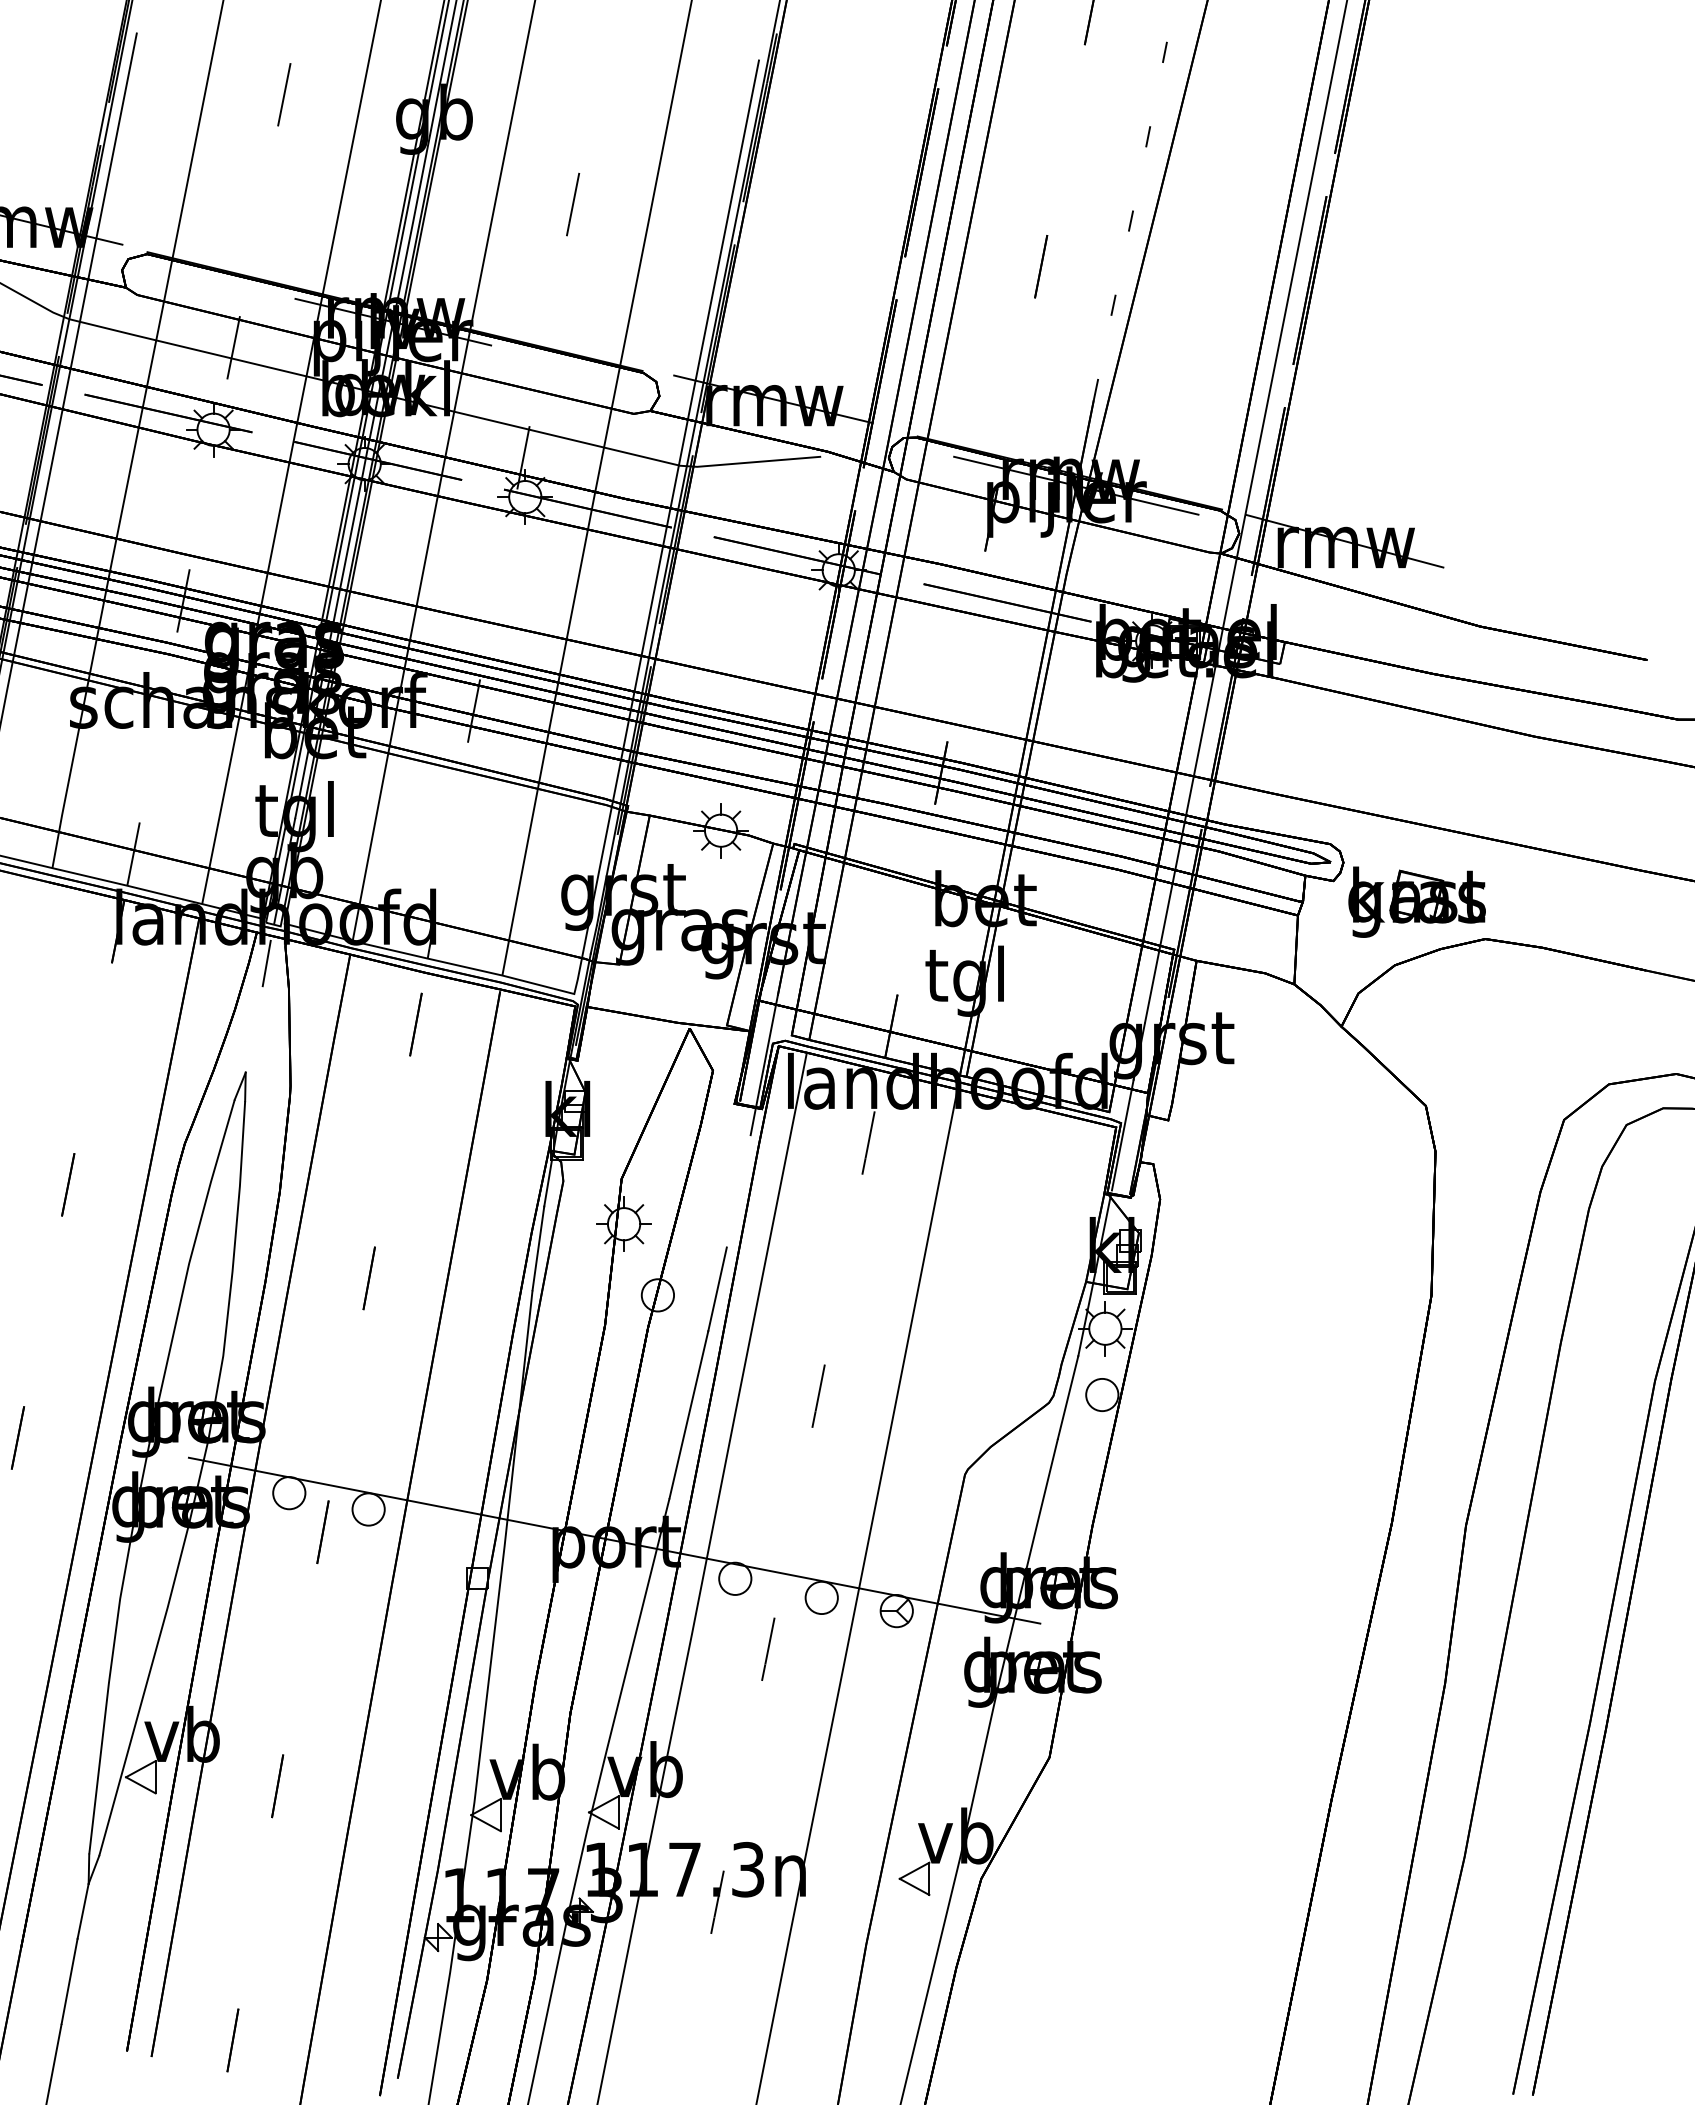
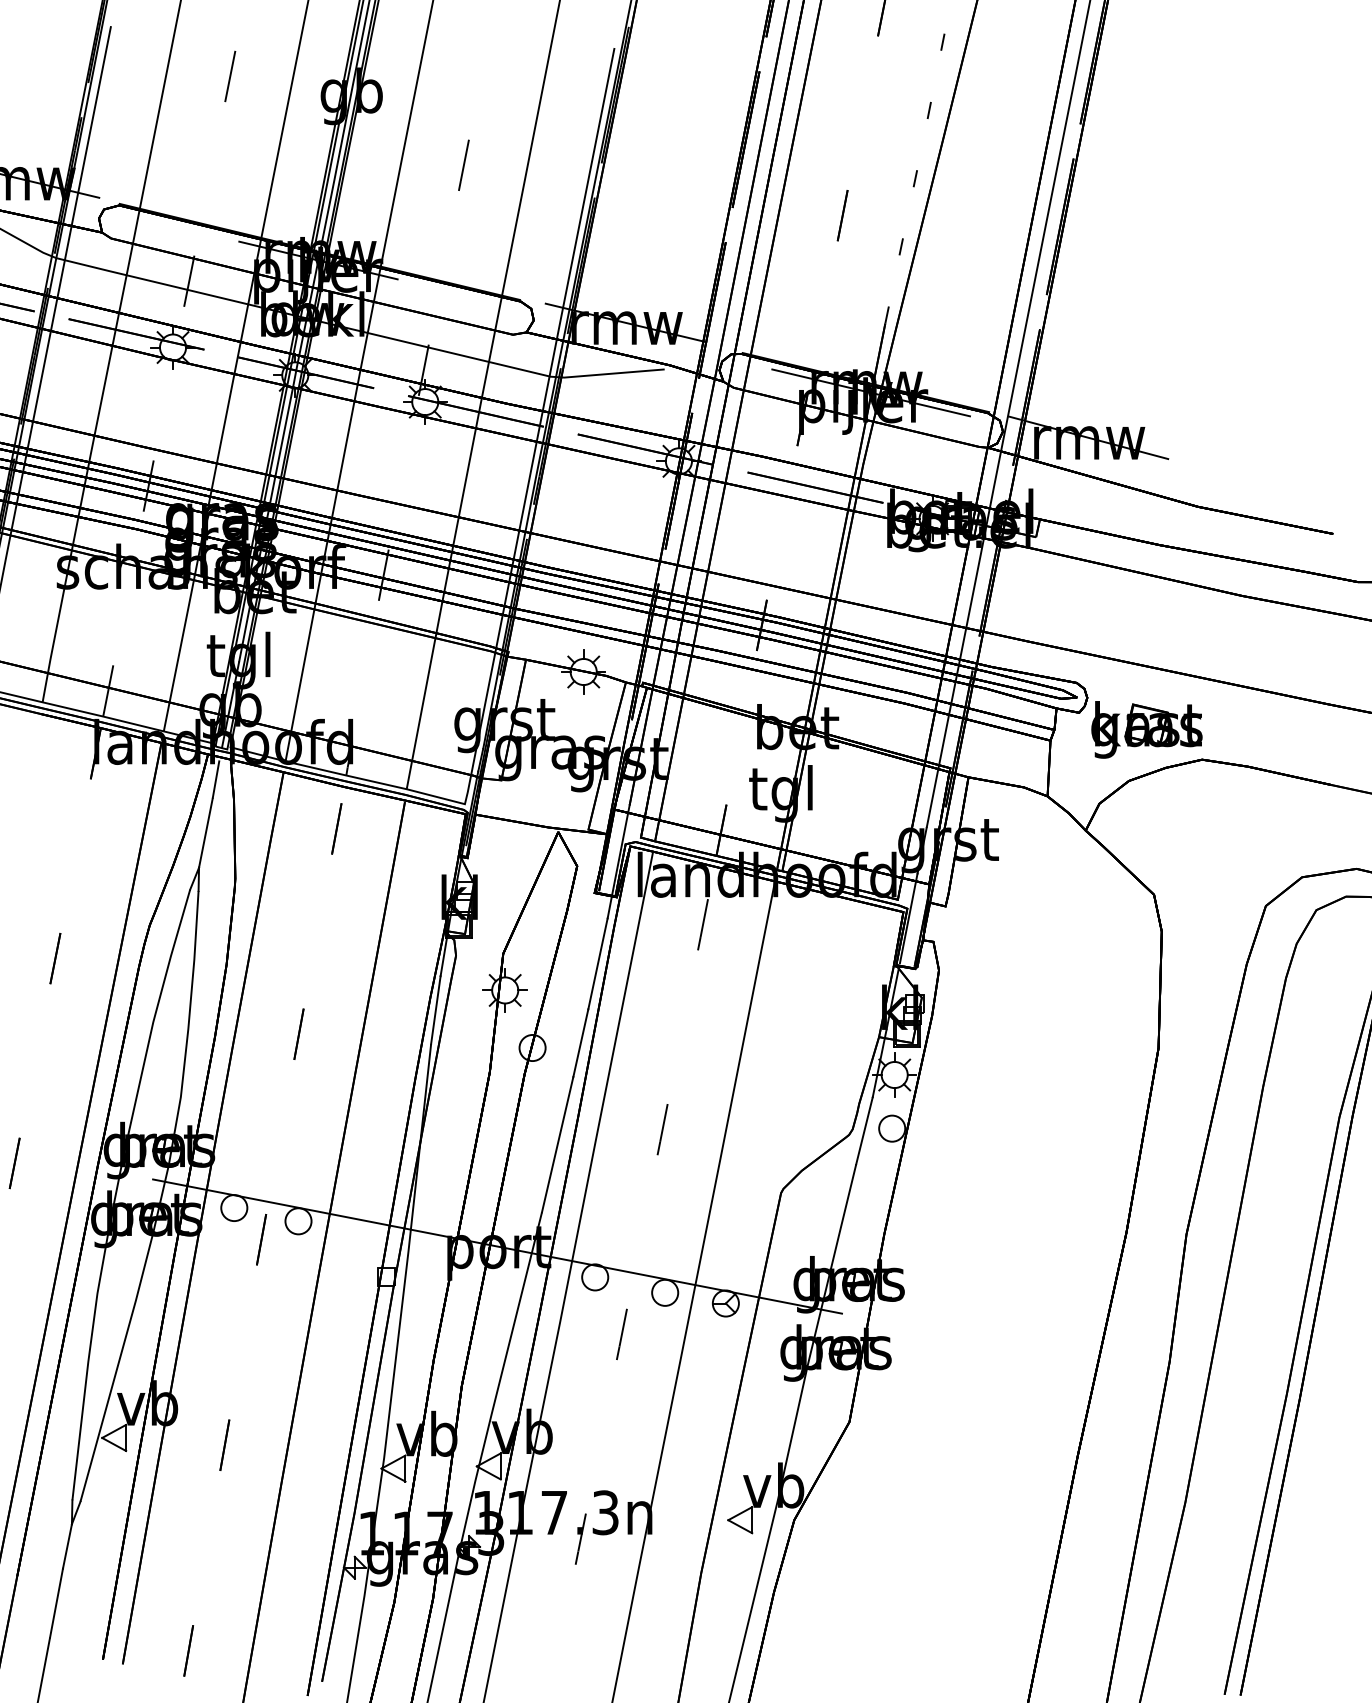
line: (253, 1029) -> (205, 832), added
line: (738, 1191) -> (597, 963), added

